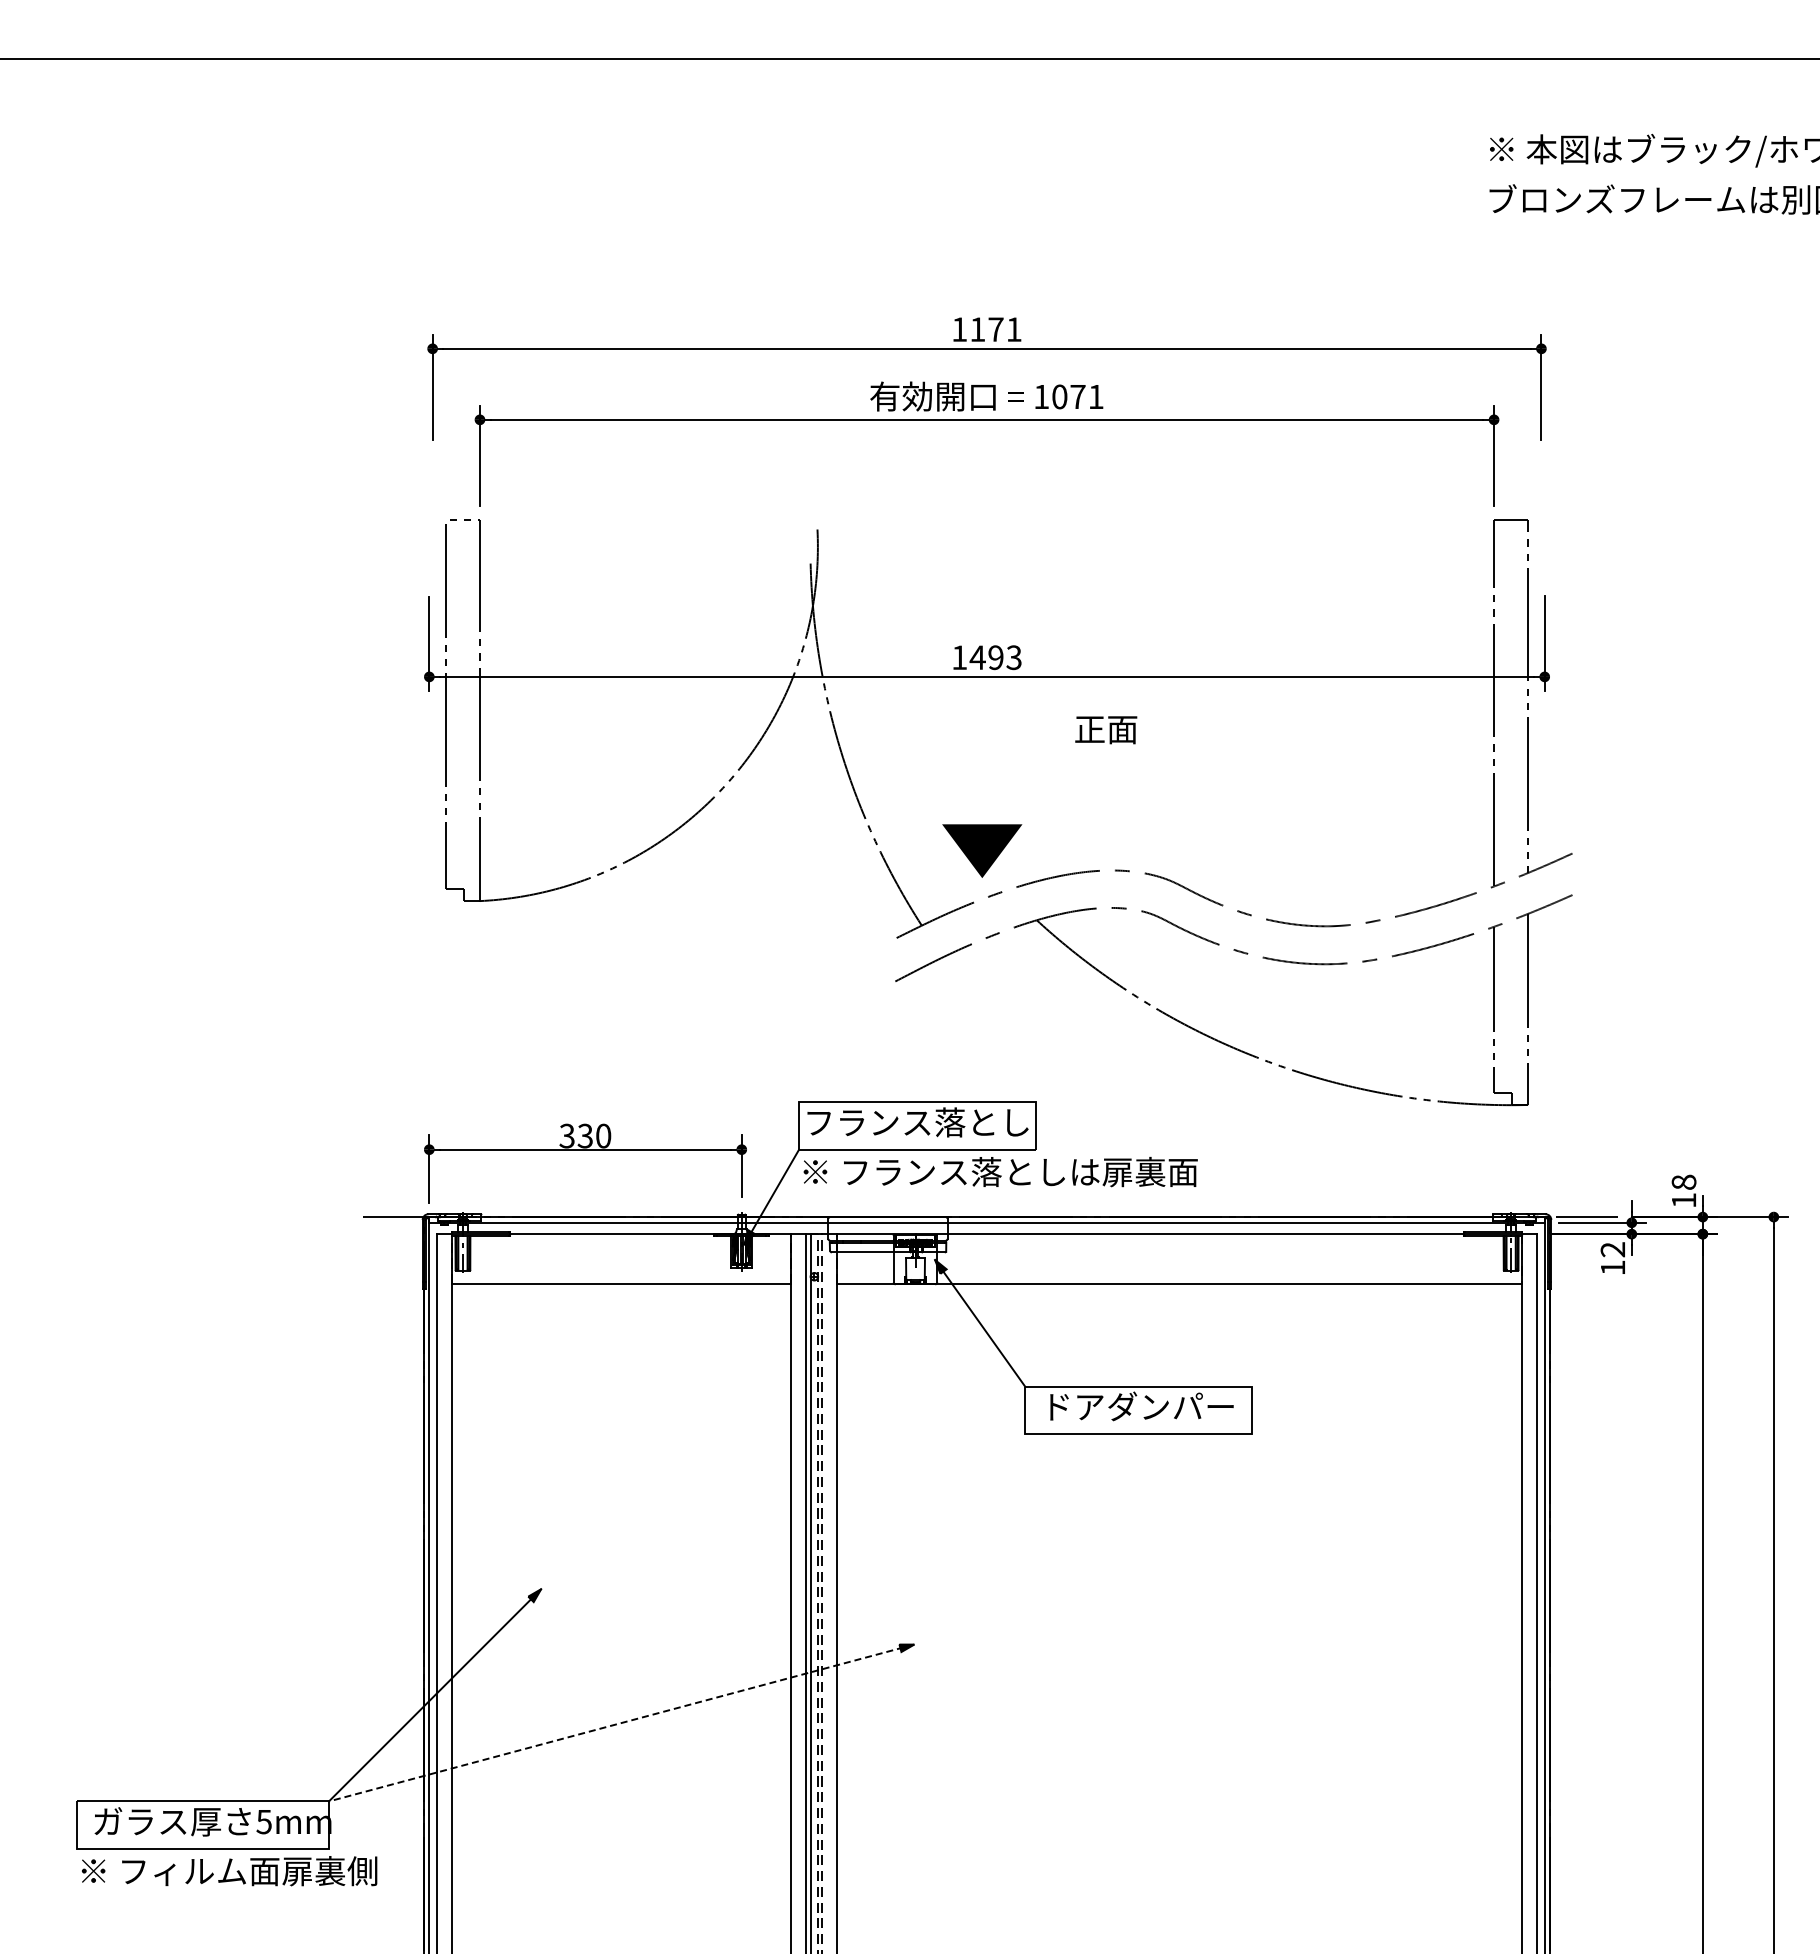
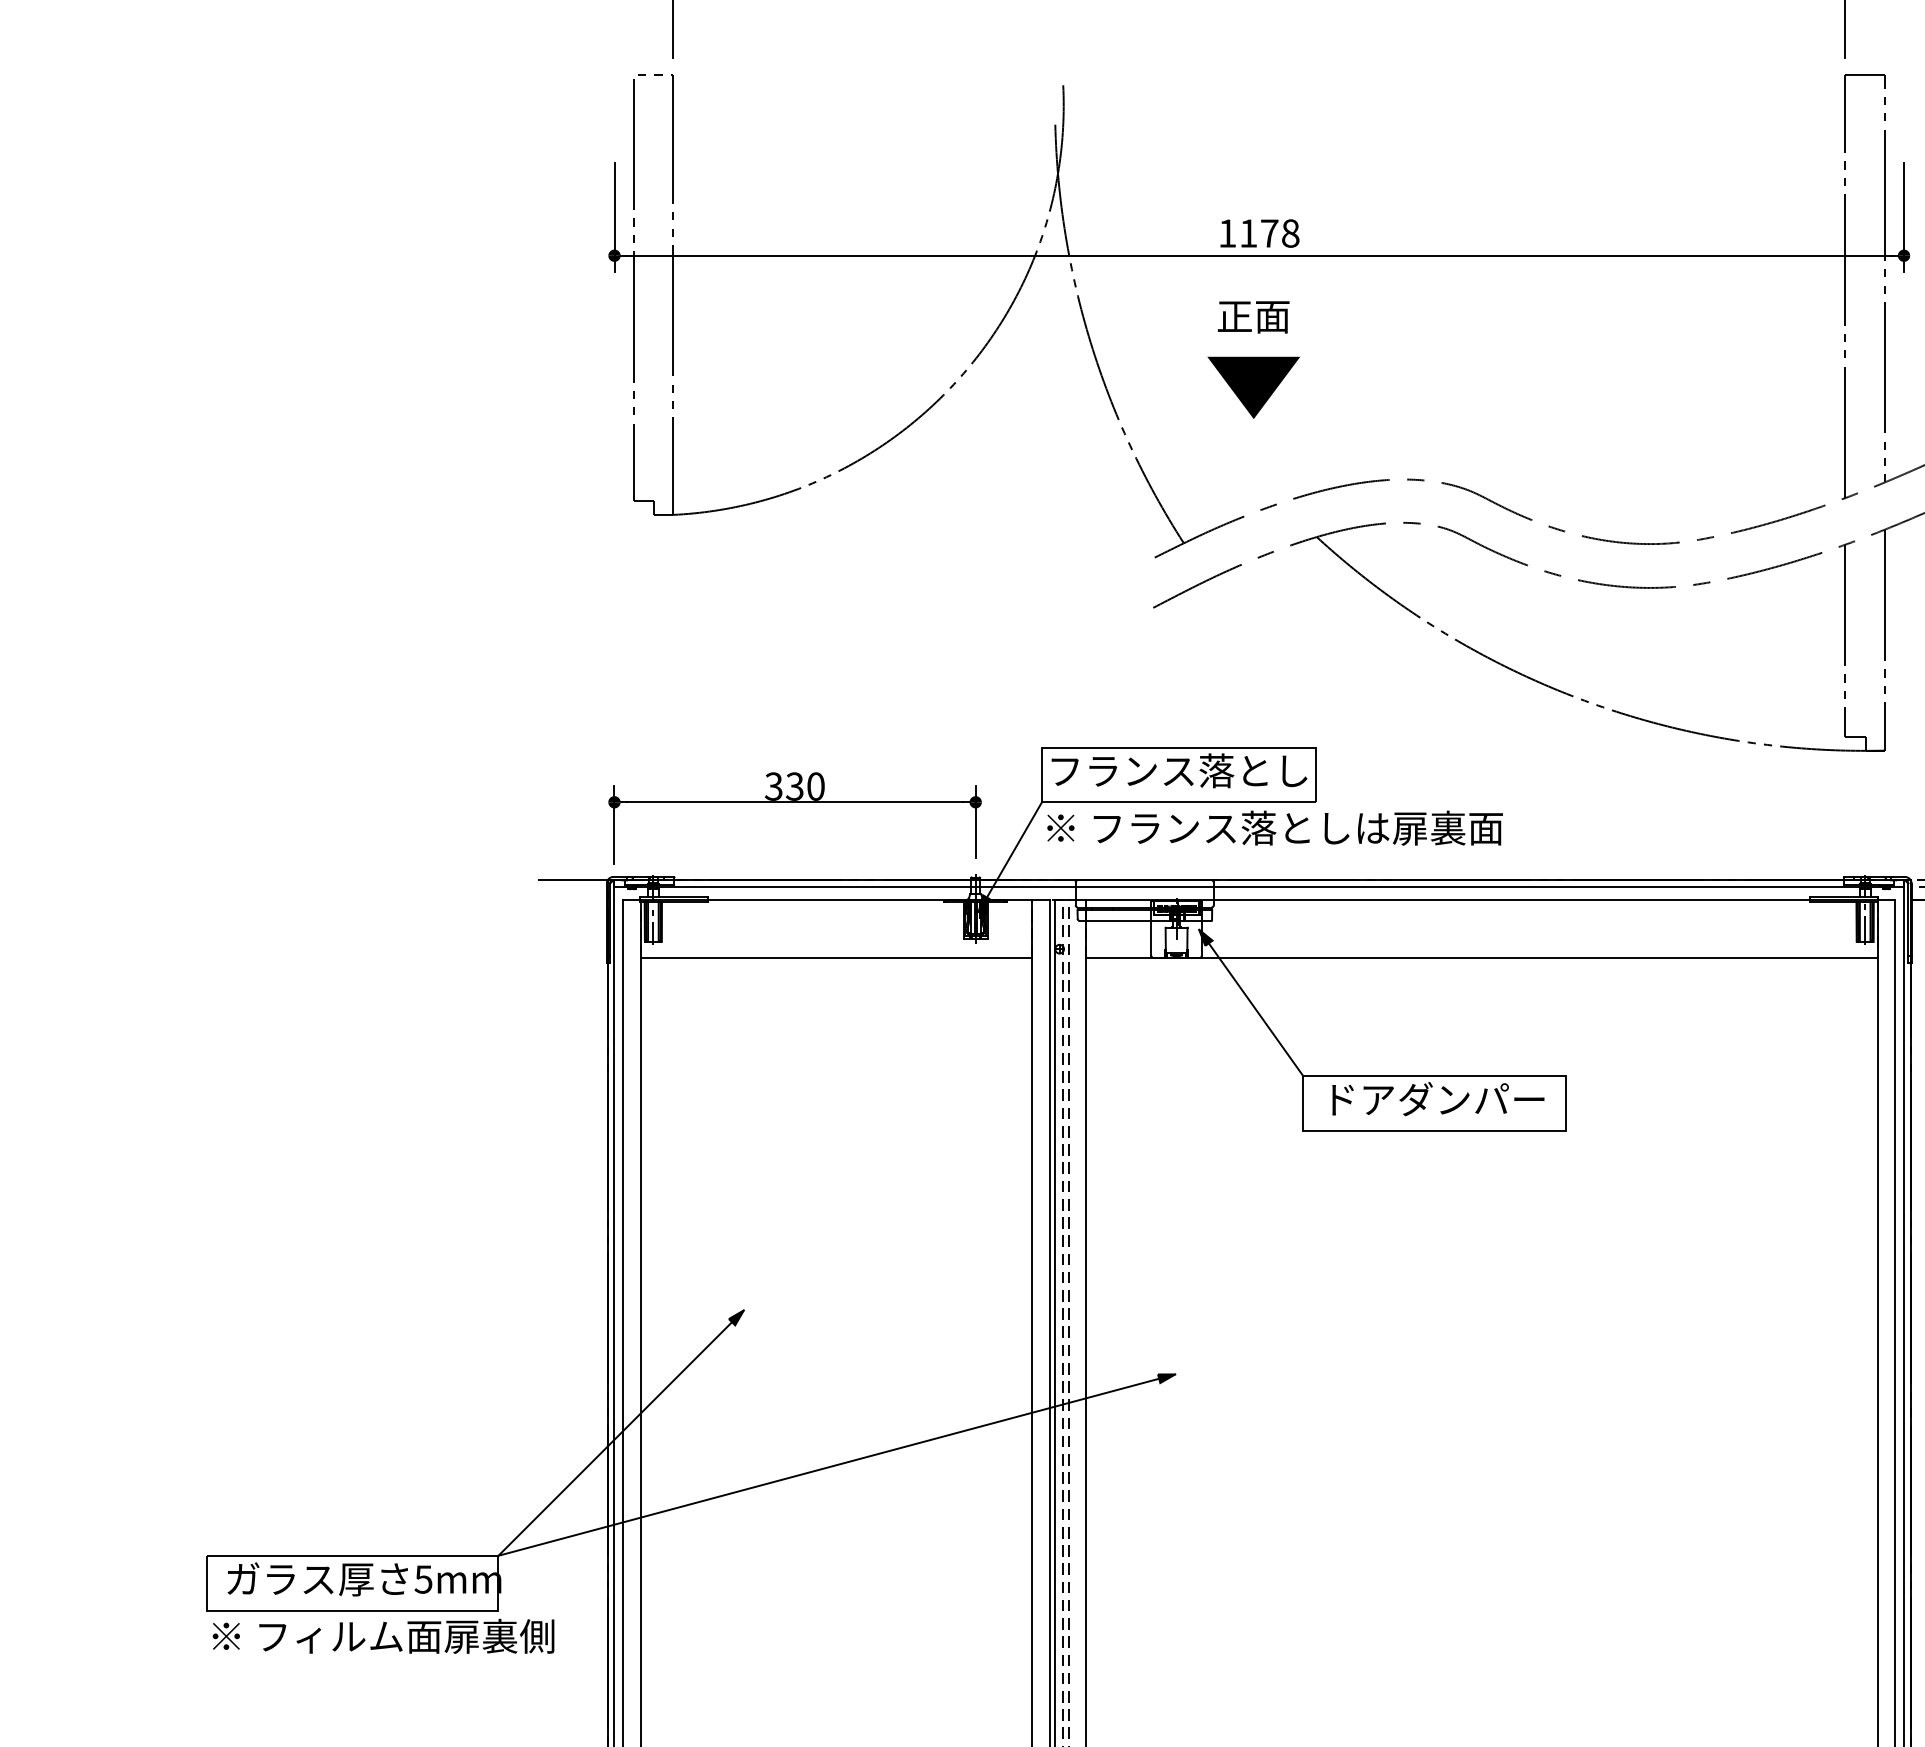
text: (995, 657) -> (1269, 233), 1493 -> 1178
text: (1106, 730) -> (1254, 317), moved
part: (982, 850) -> (1254, 387), moved
line: (621, 1723) -> (836, 1465), dashed -> solid

